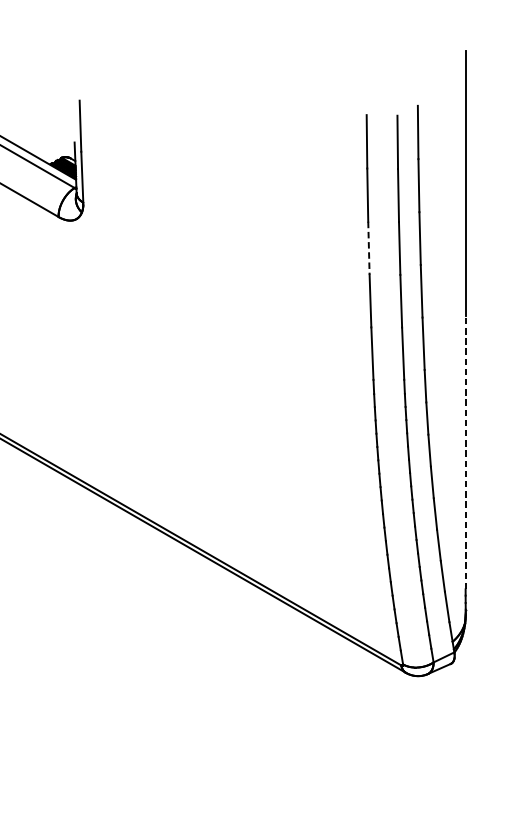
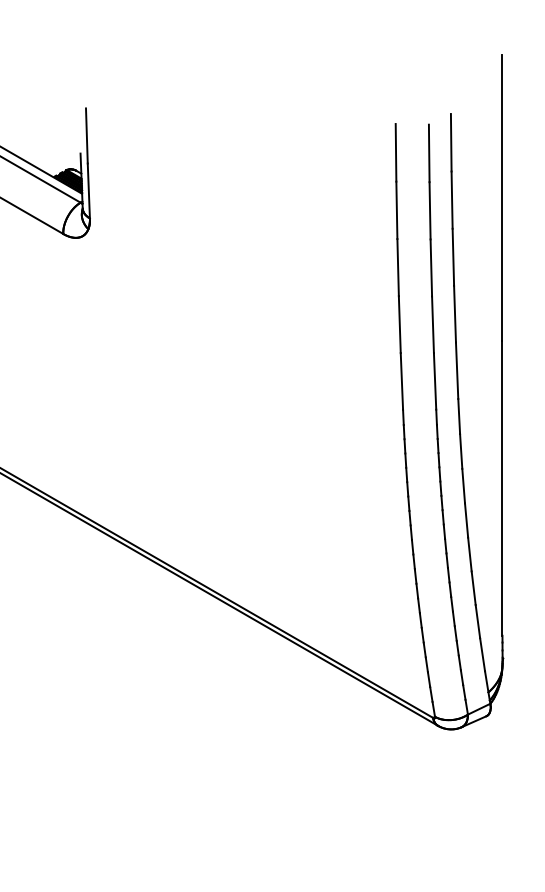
line: (369, 248) -> (398, 267), dashed -> solid
line: (465, 451) -> (502, 487), dashed -> solid

